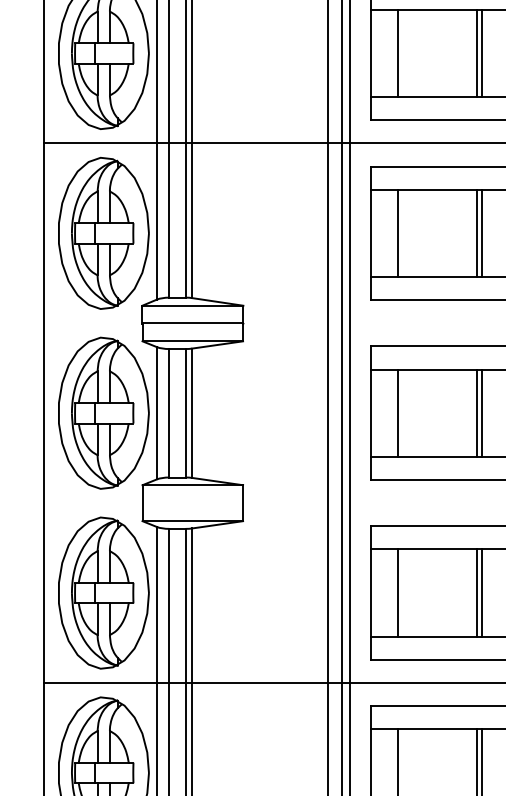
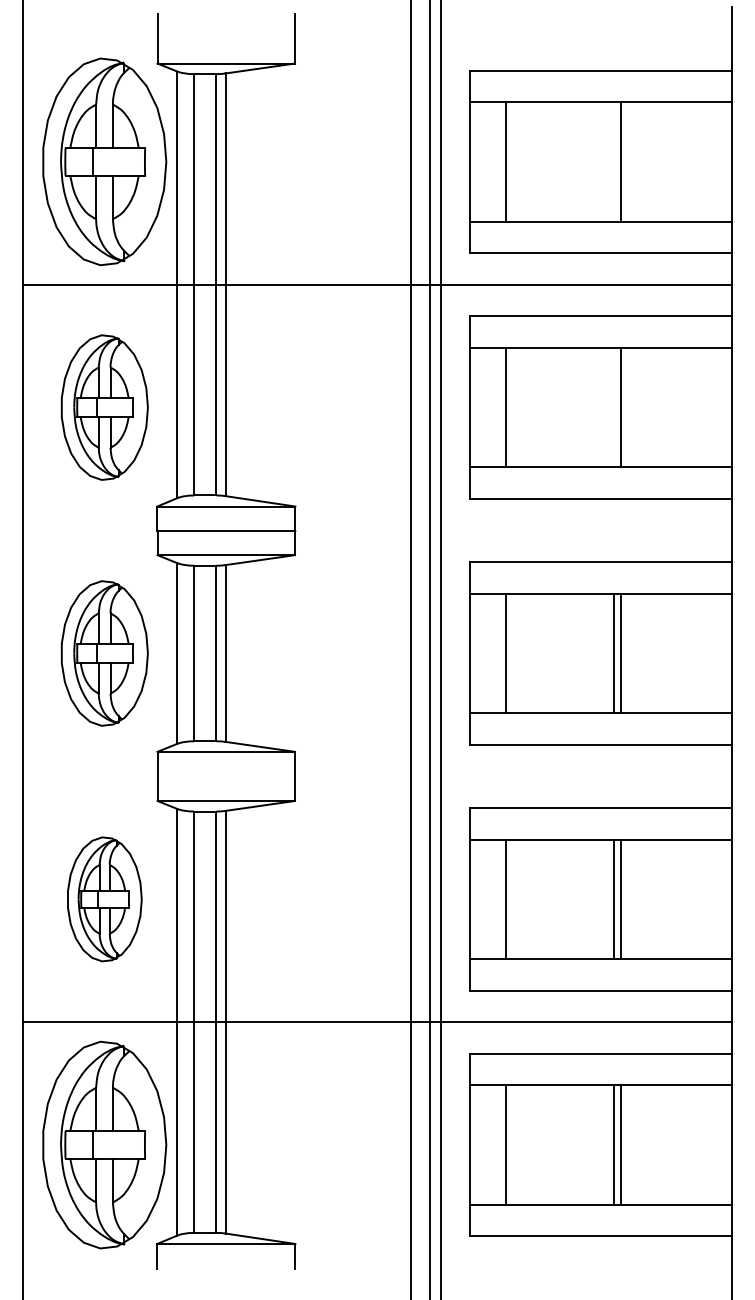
line: (476, 53) -> (614, 161), removed
part: (103, 233) -> (104, 407), size x0.7
line: (476, 233) -> (614, 407), removed
part: (103, 413) -> (104, 653), size x0.7
part: (103, 593) -> (104, 899), size x0.6

